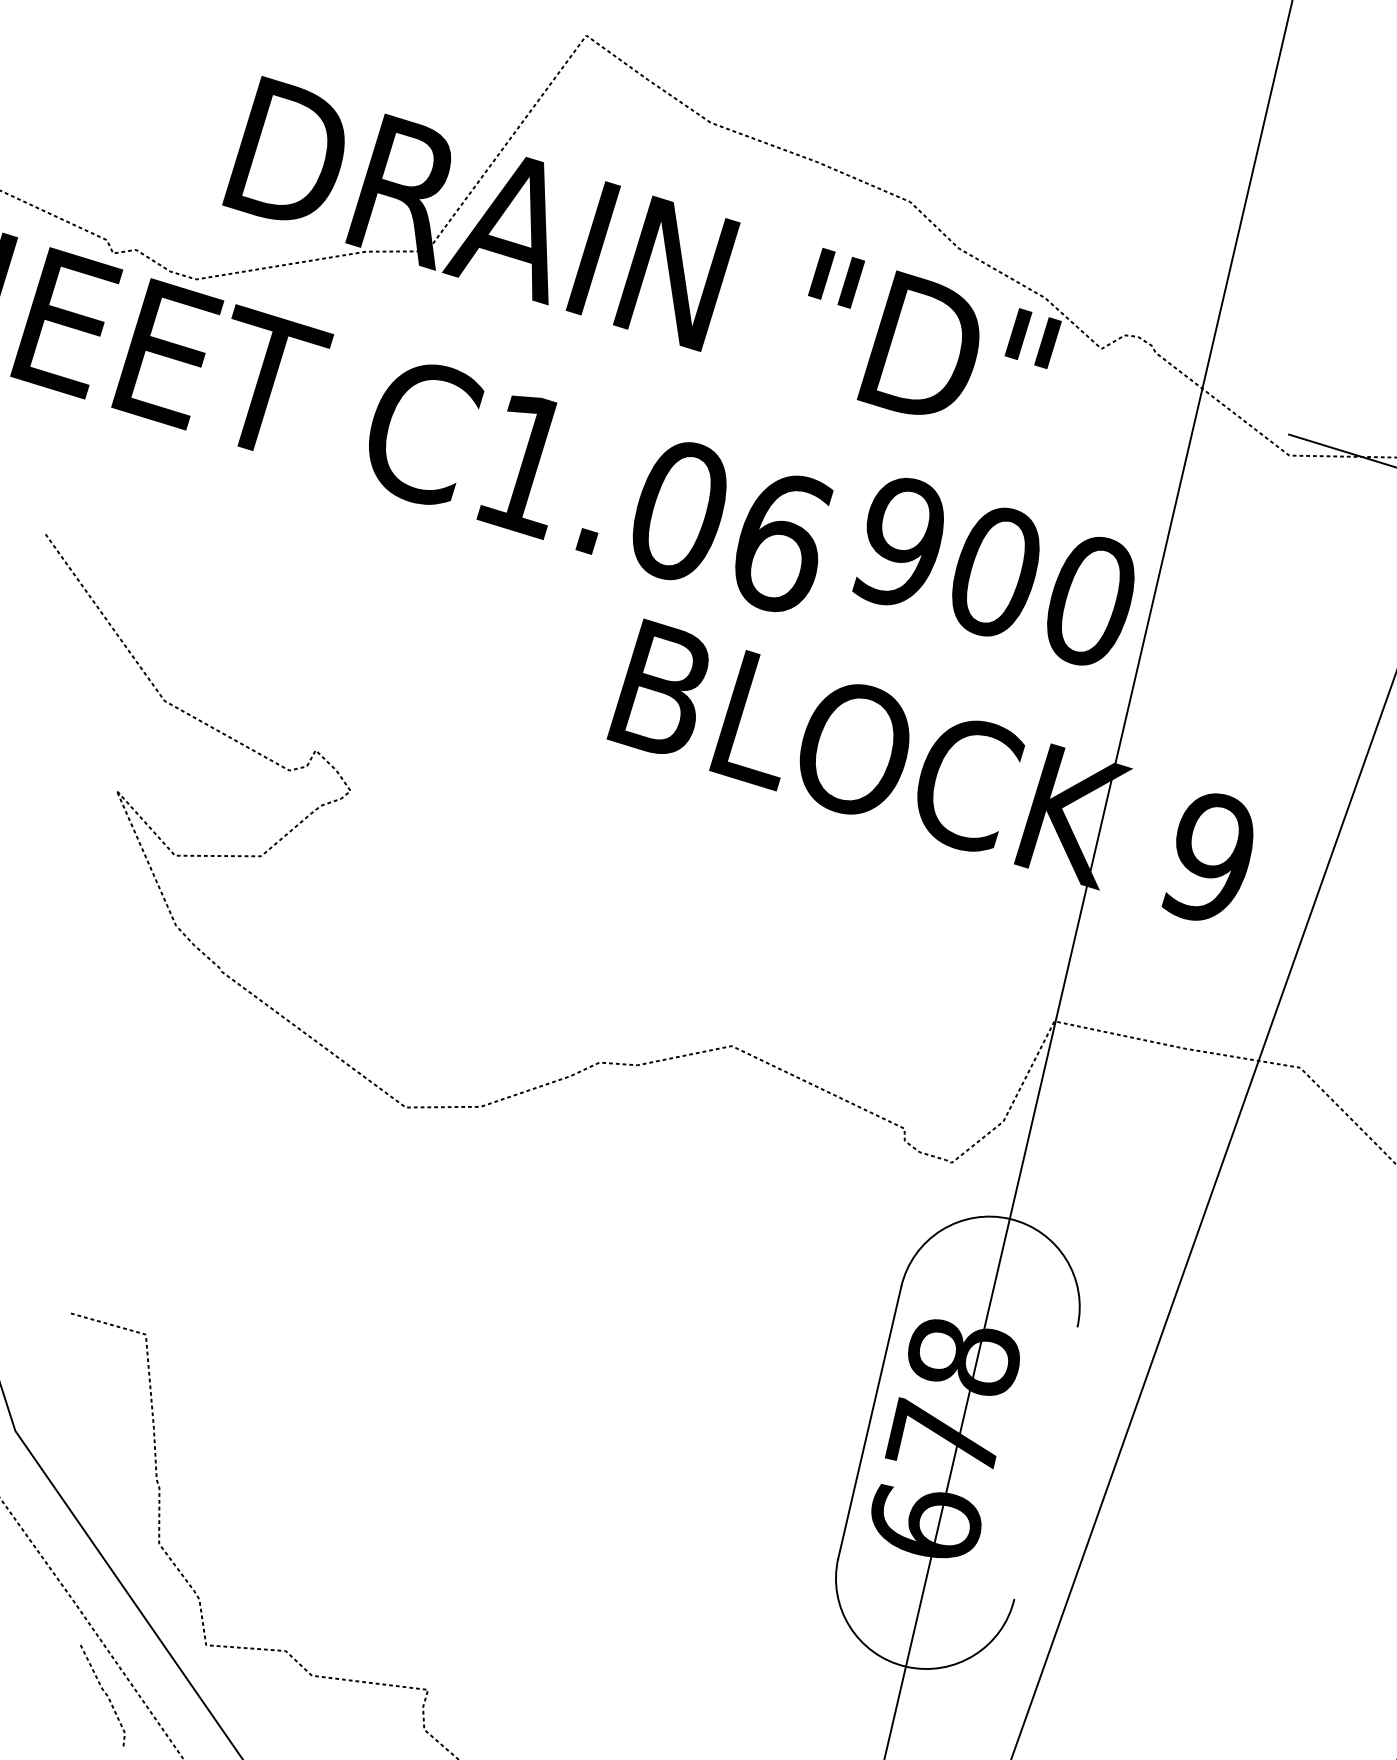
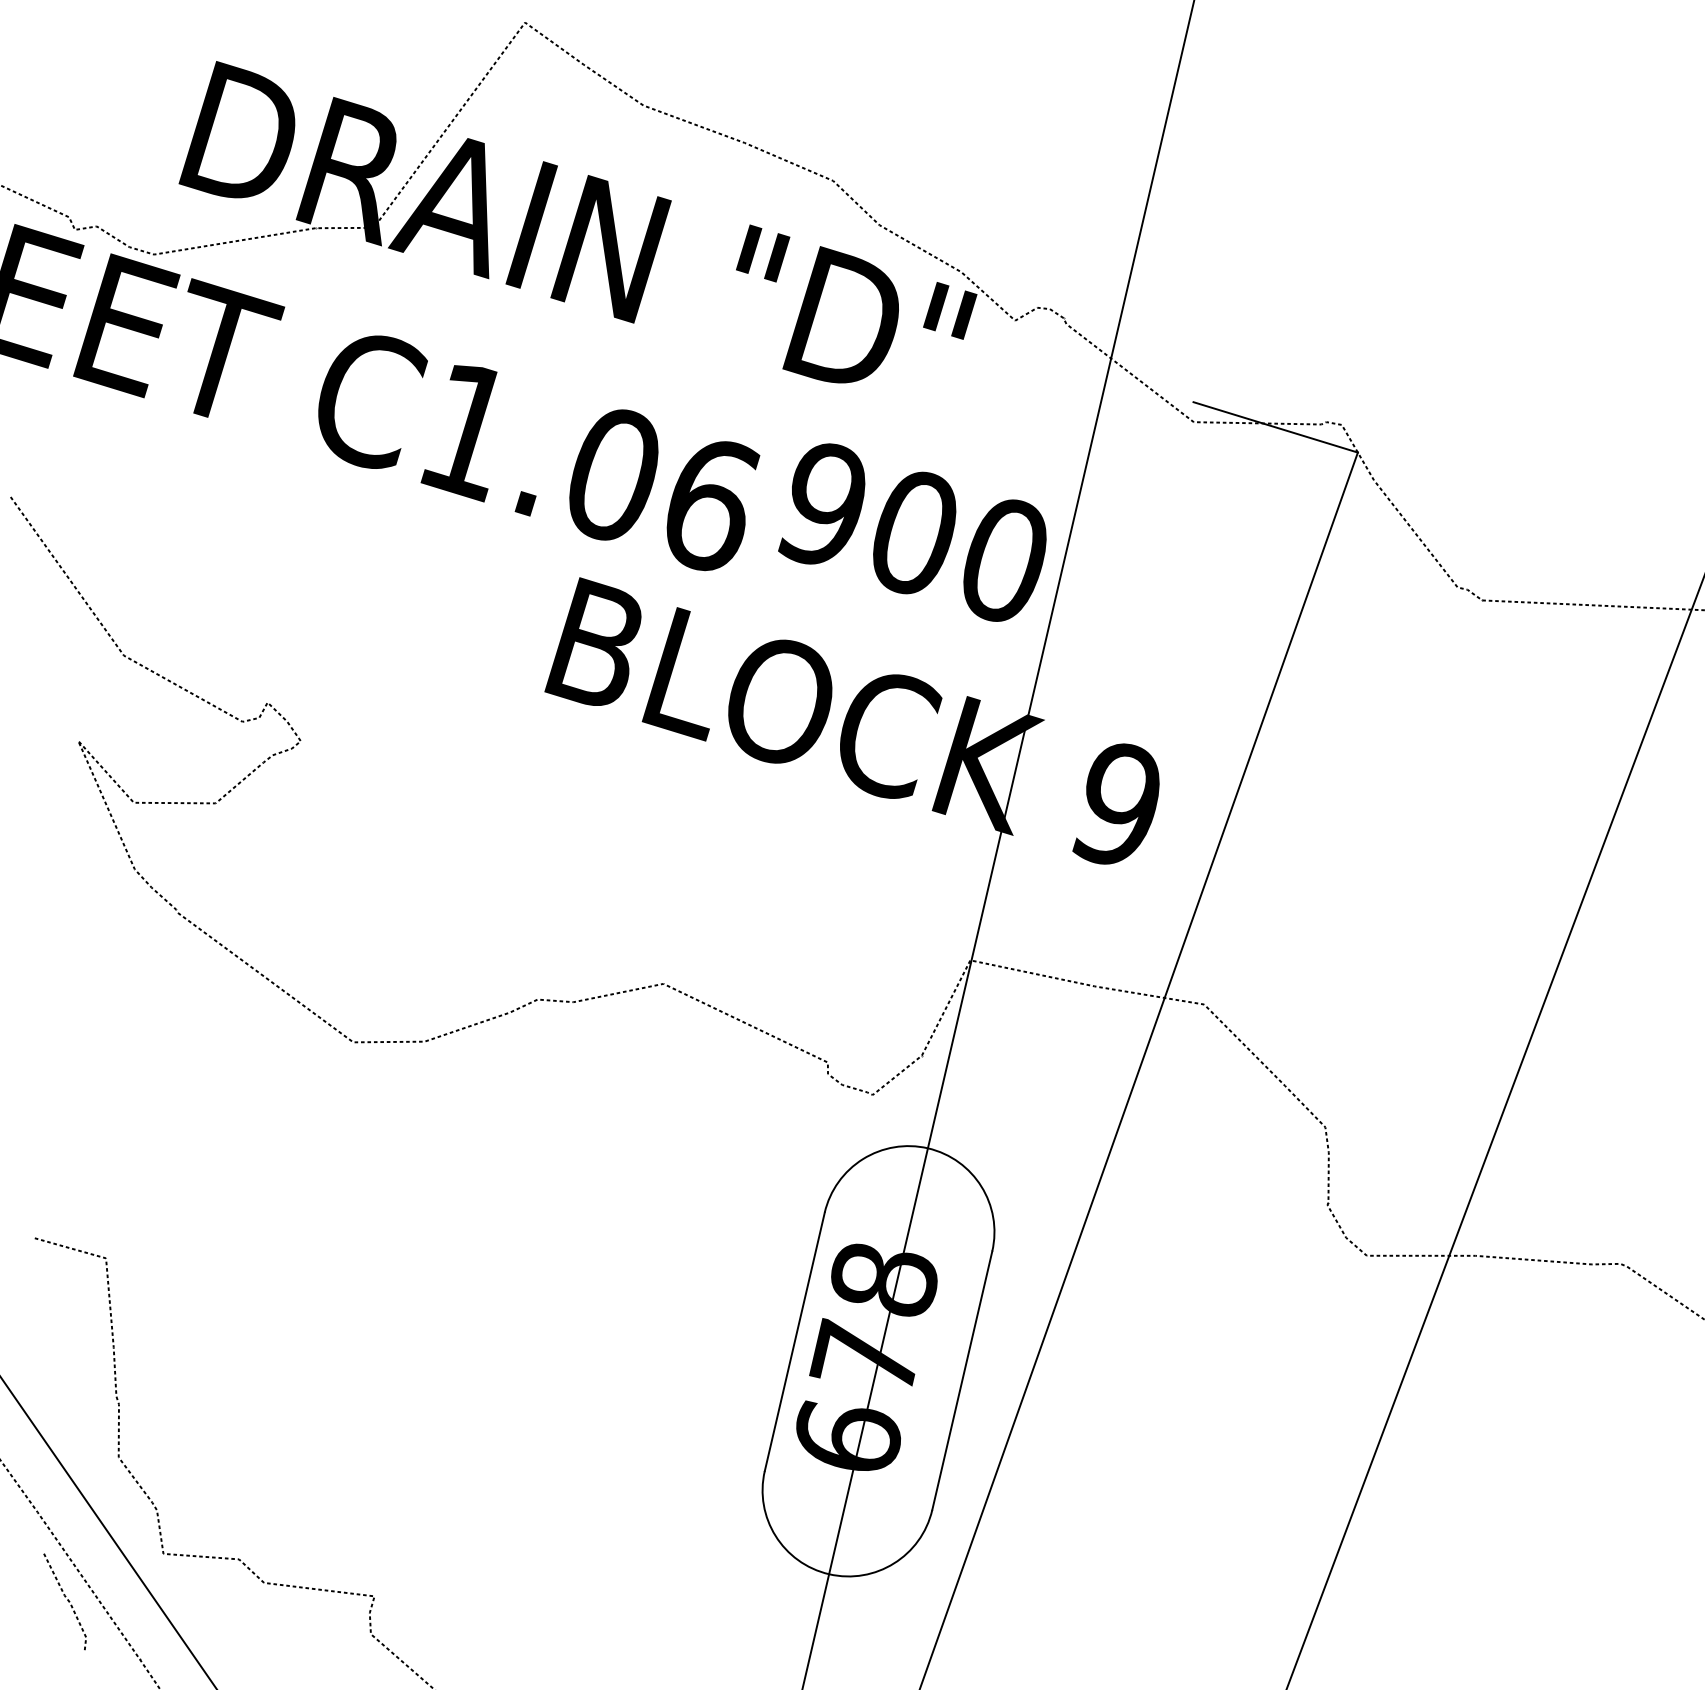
line: (1046, 1462) -> (962, 1380), added

